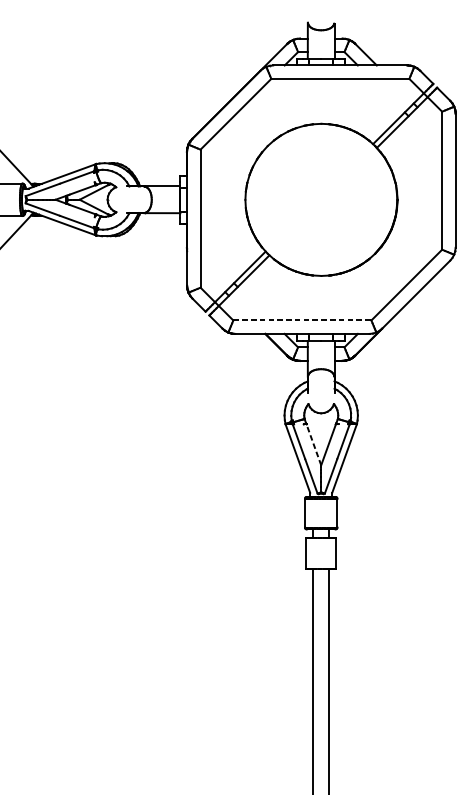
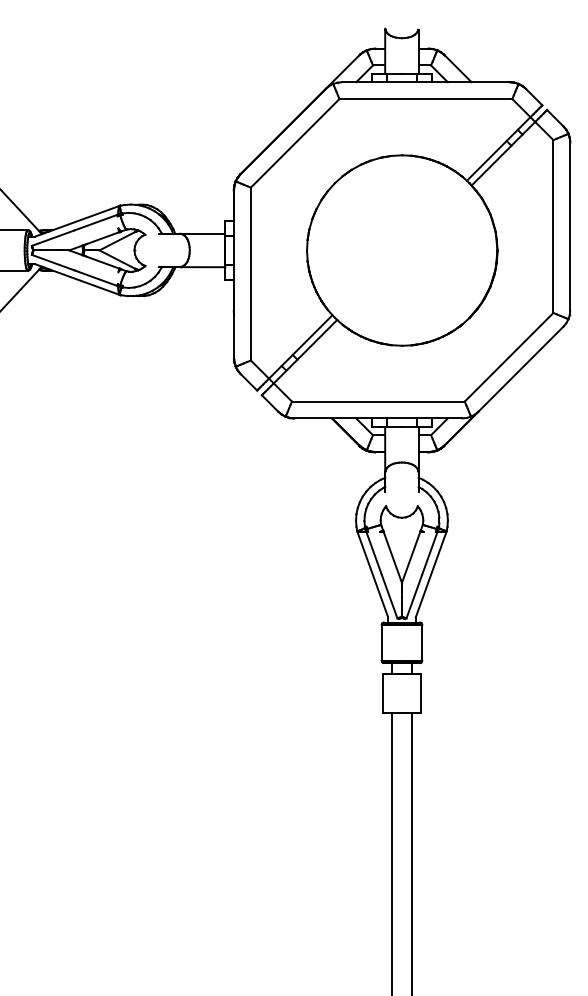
line: (302, 320) -> (378, 401), dashed -> solid
line: (313, 444) -> (392, 556), dashed -> solid

